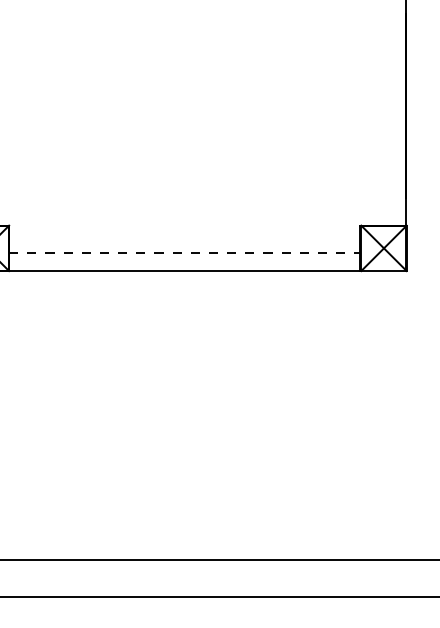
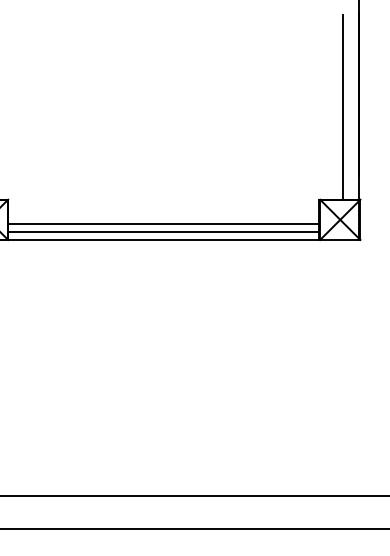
line: (387, 120) -> (343, 106), added
line: (184, 252) -> (163, 223), dashed -> solid
line: (184, 261) -> (163, 231), added

